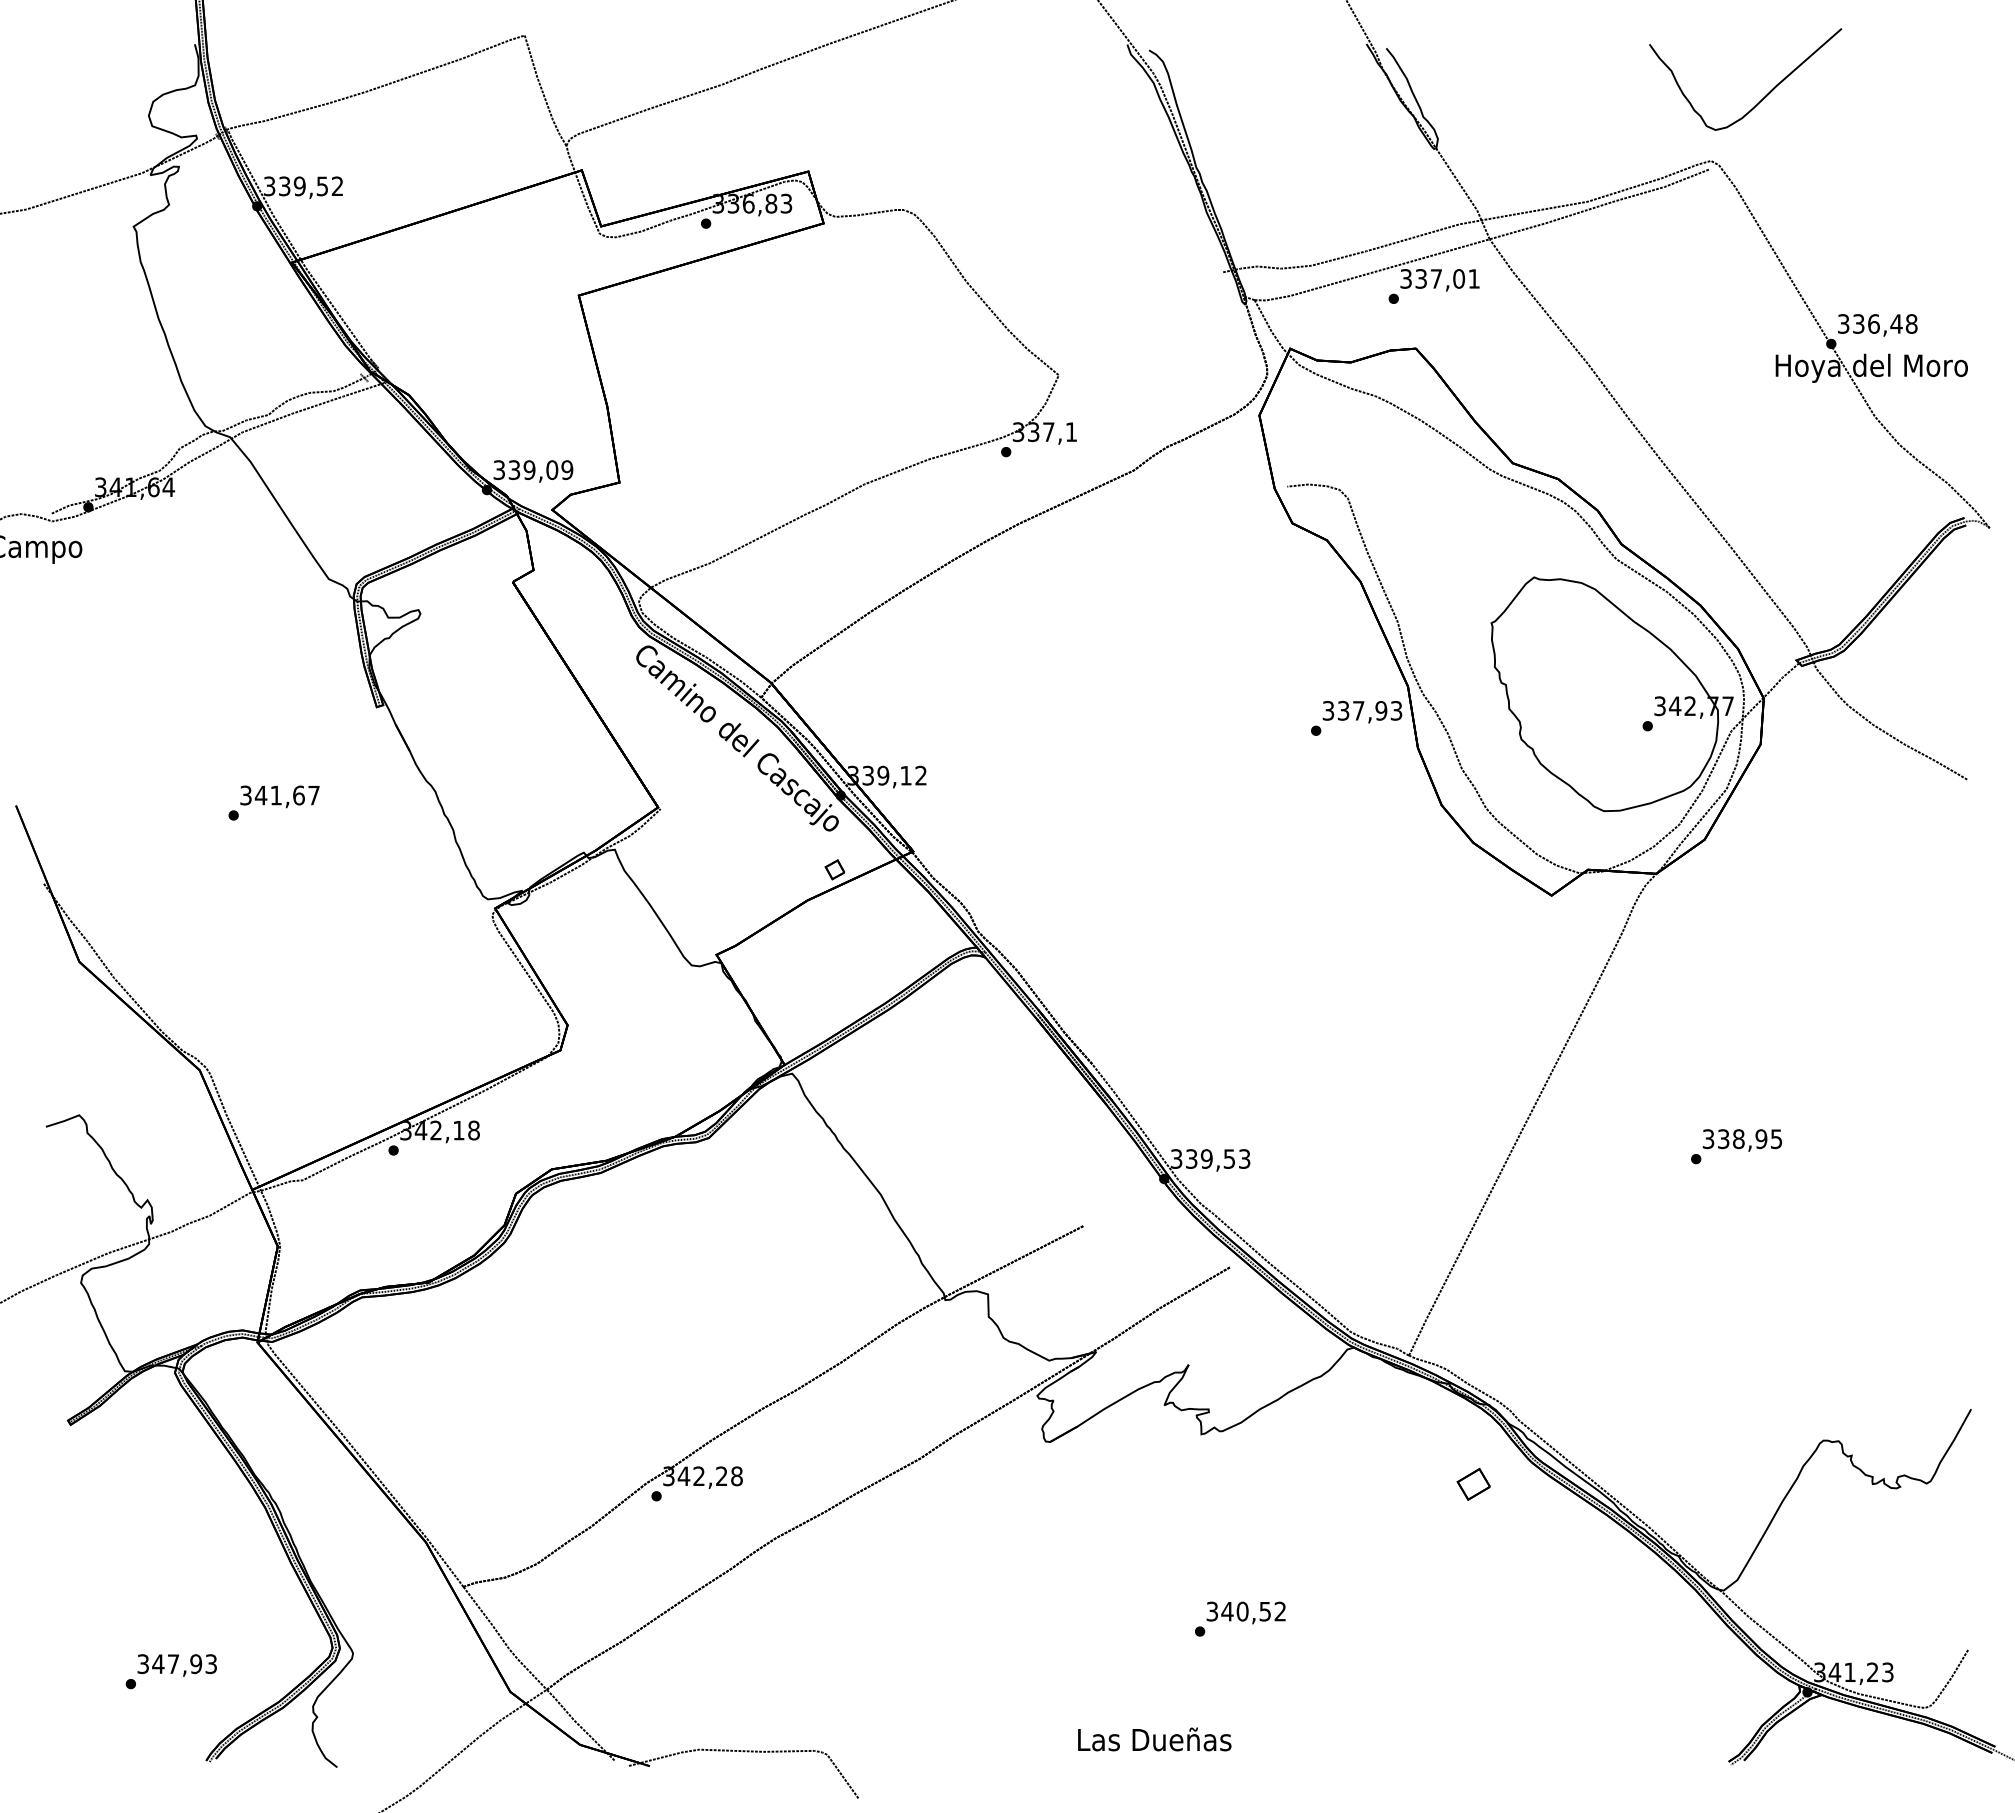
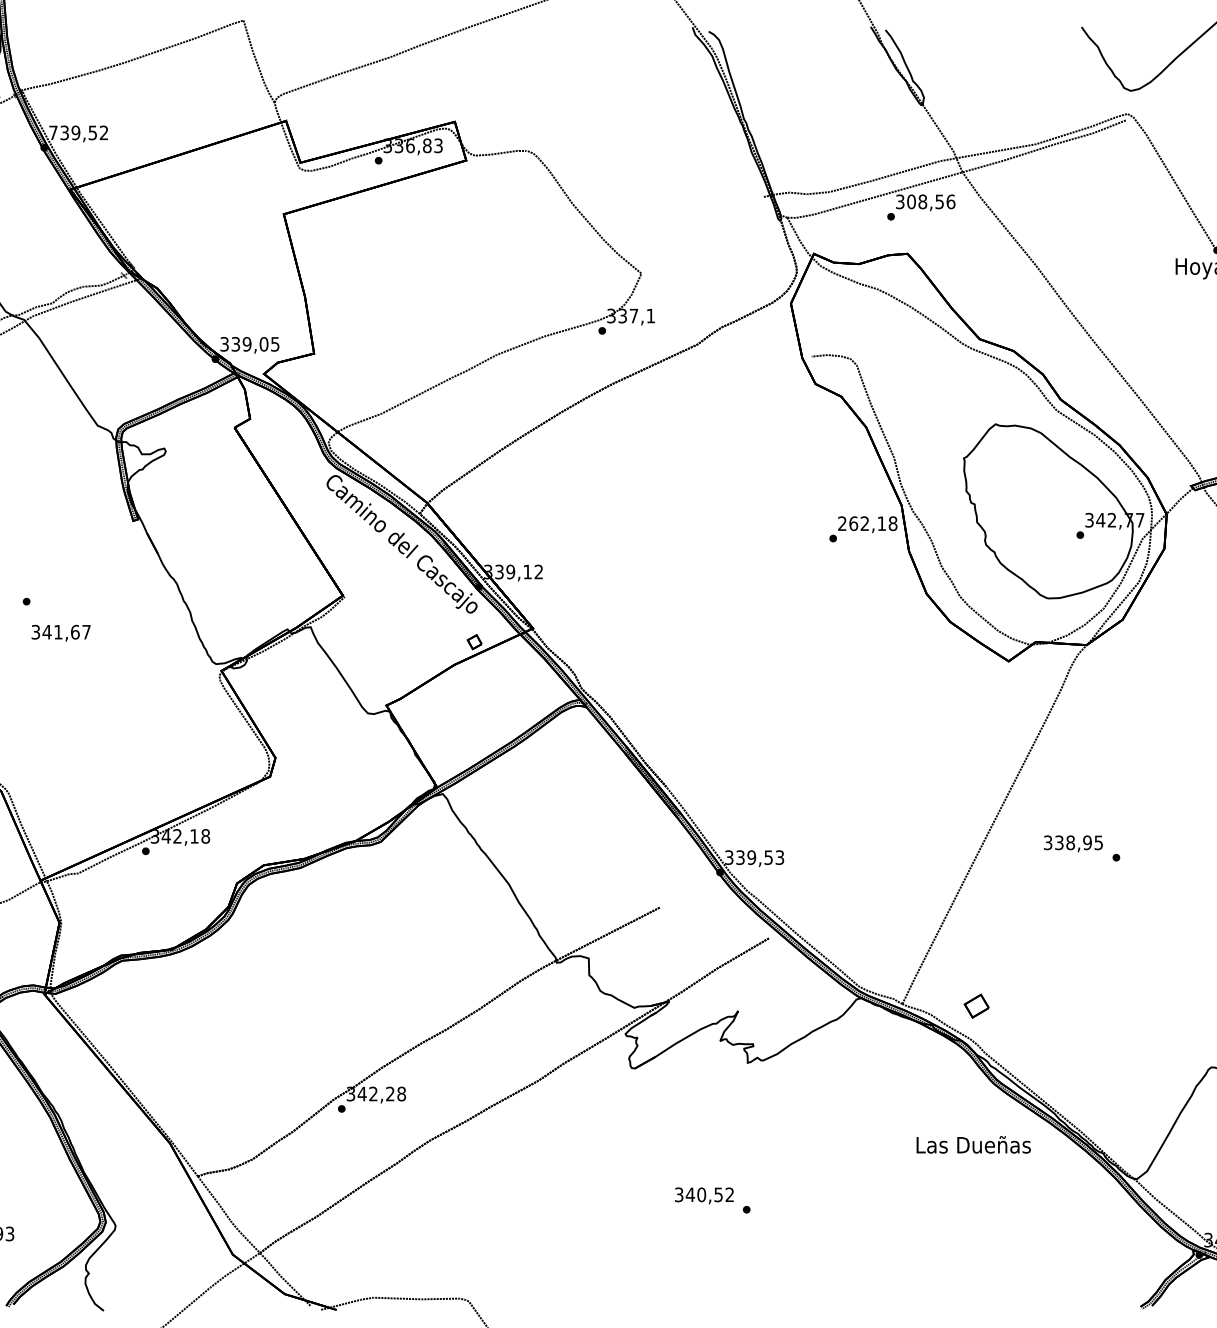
text: (269, 186) -> (53, 133), 339,52 -> 739,52
text: (1447, 278) -> (931, 201), 337,01 -> 308,56
text: (567, 469) -> (275, 343), 339,09 -> 339,05
text: (1362, 710) -> (867, 523), 337,93 -> 262,18
text: (279, 796) -> (60, 632), moved
text: (1742, 1140) -> (1073, 843), moved
part: (1473, 1484) -> (976, 1006), moved
text: (1245, 1612) -> (703, 1195), moved
text: (1154, 1739) -> (973, 1144), moved

